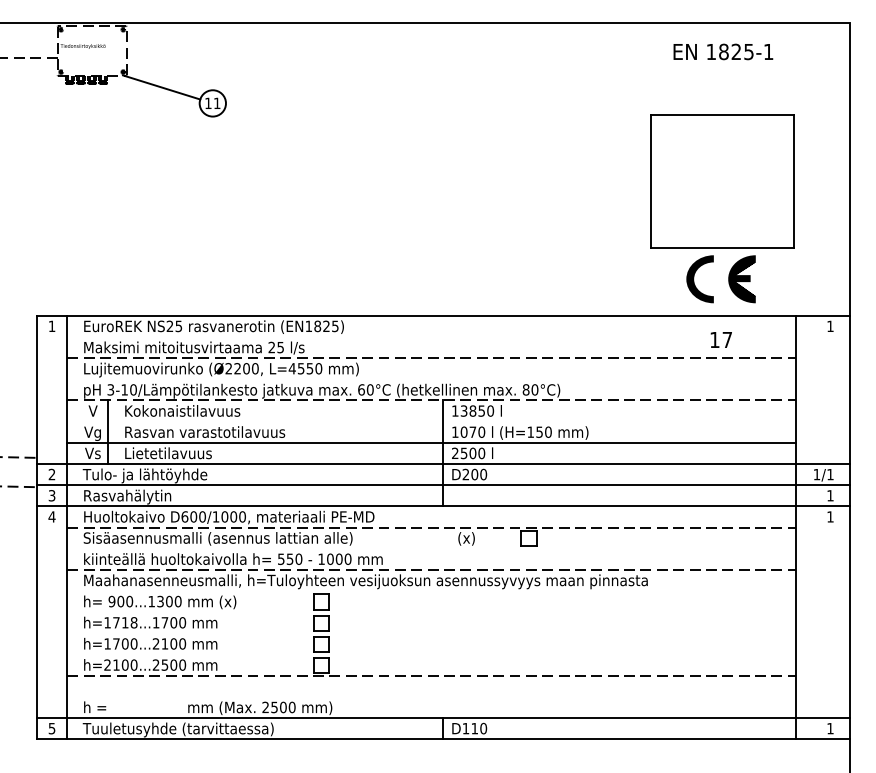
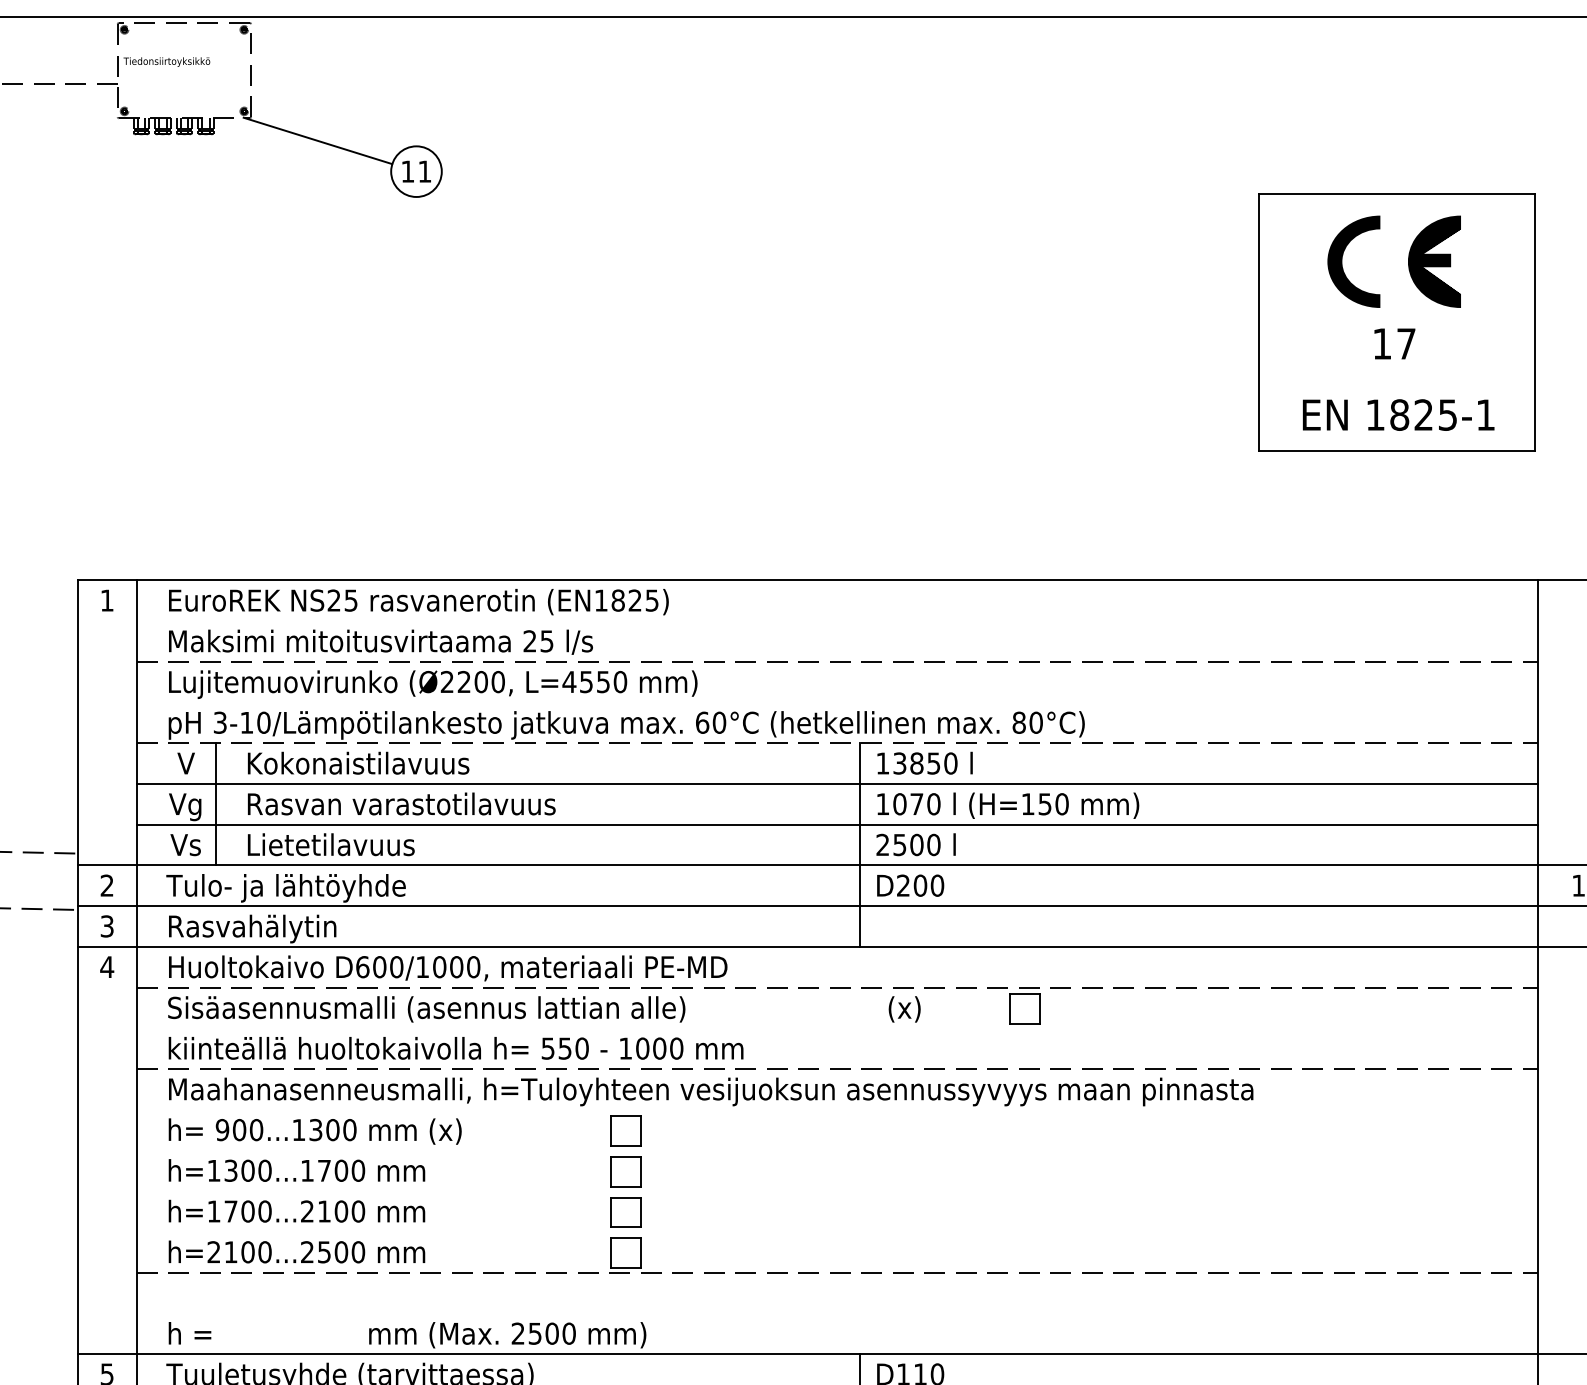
text: (723, 51) -> (1398, 414), moved
part: (728, 279) -> (1408, 262), moved
text: (720, 339) -> (1393, 343), moved
line: (431, 421) -> (837, 783), added
text: (125, 622) -> (248, 1170), h=1718...1700 -> h=1300...1700

